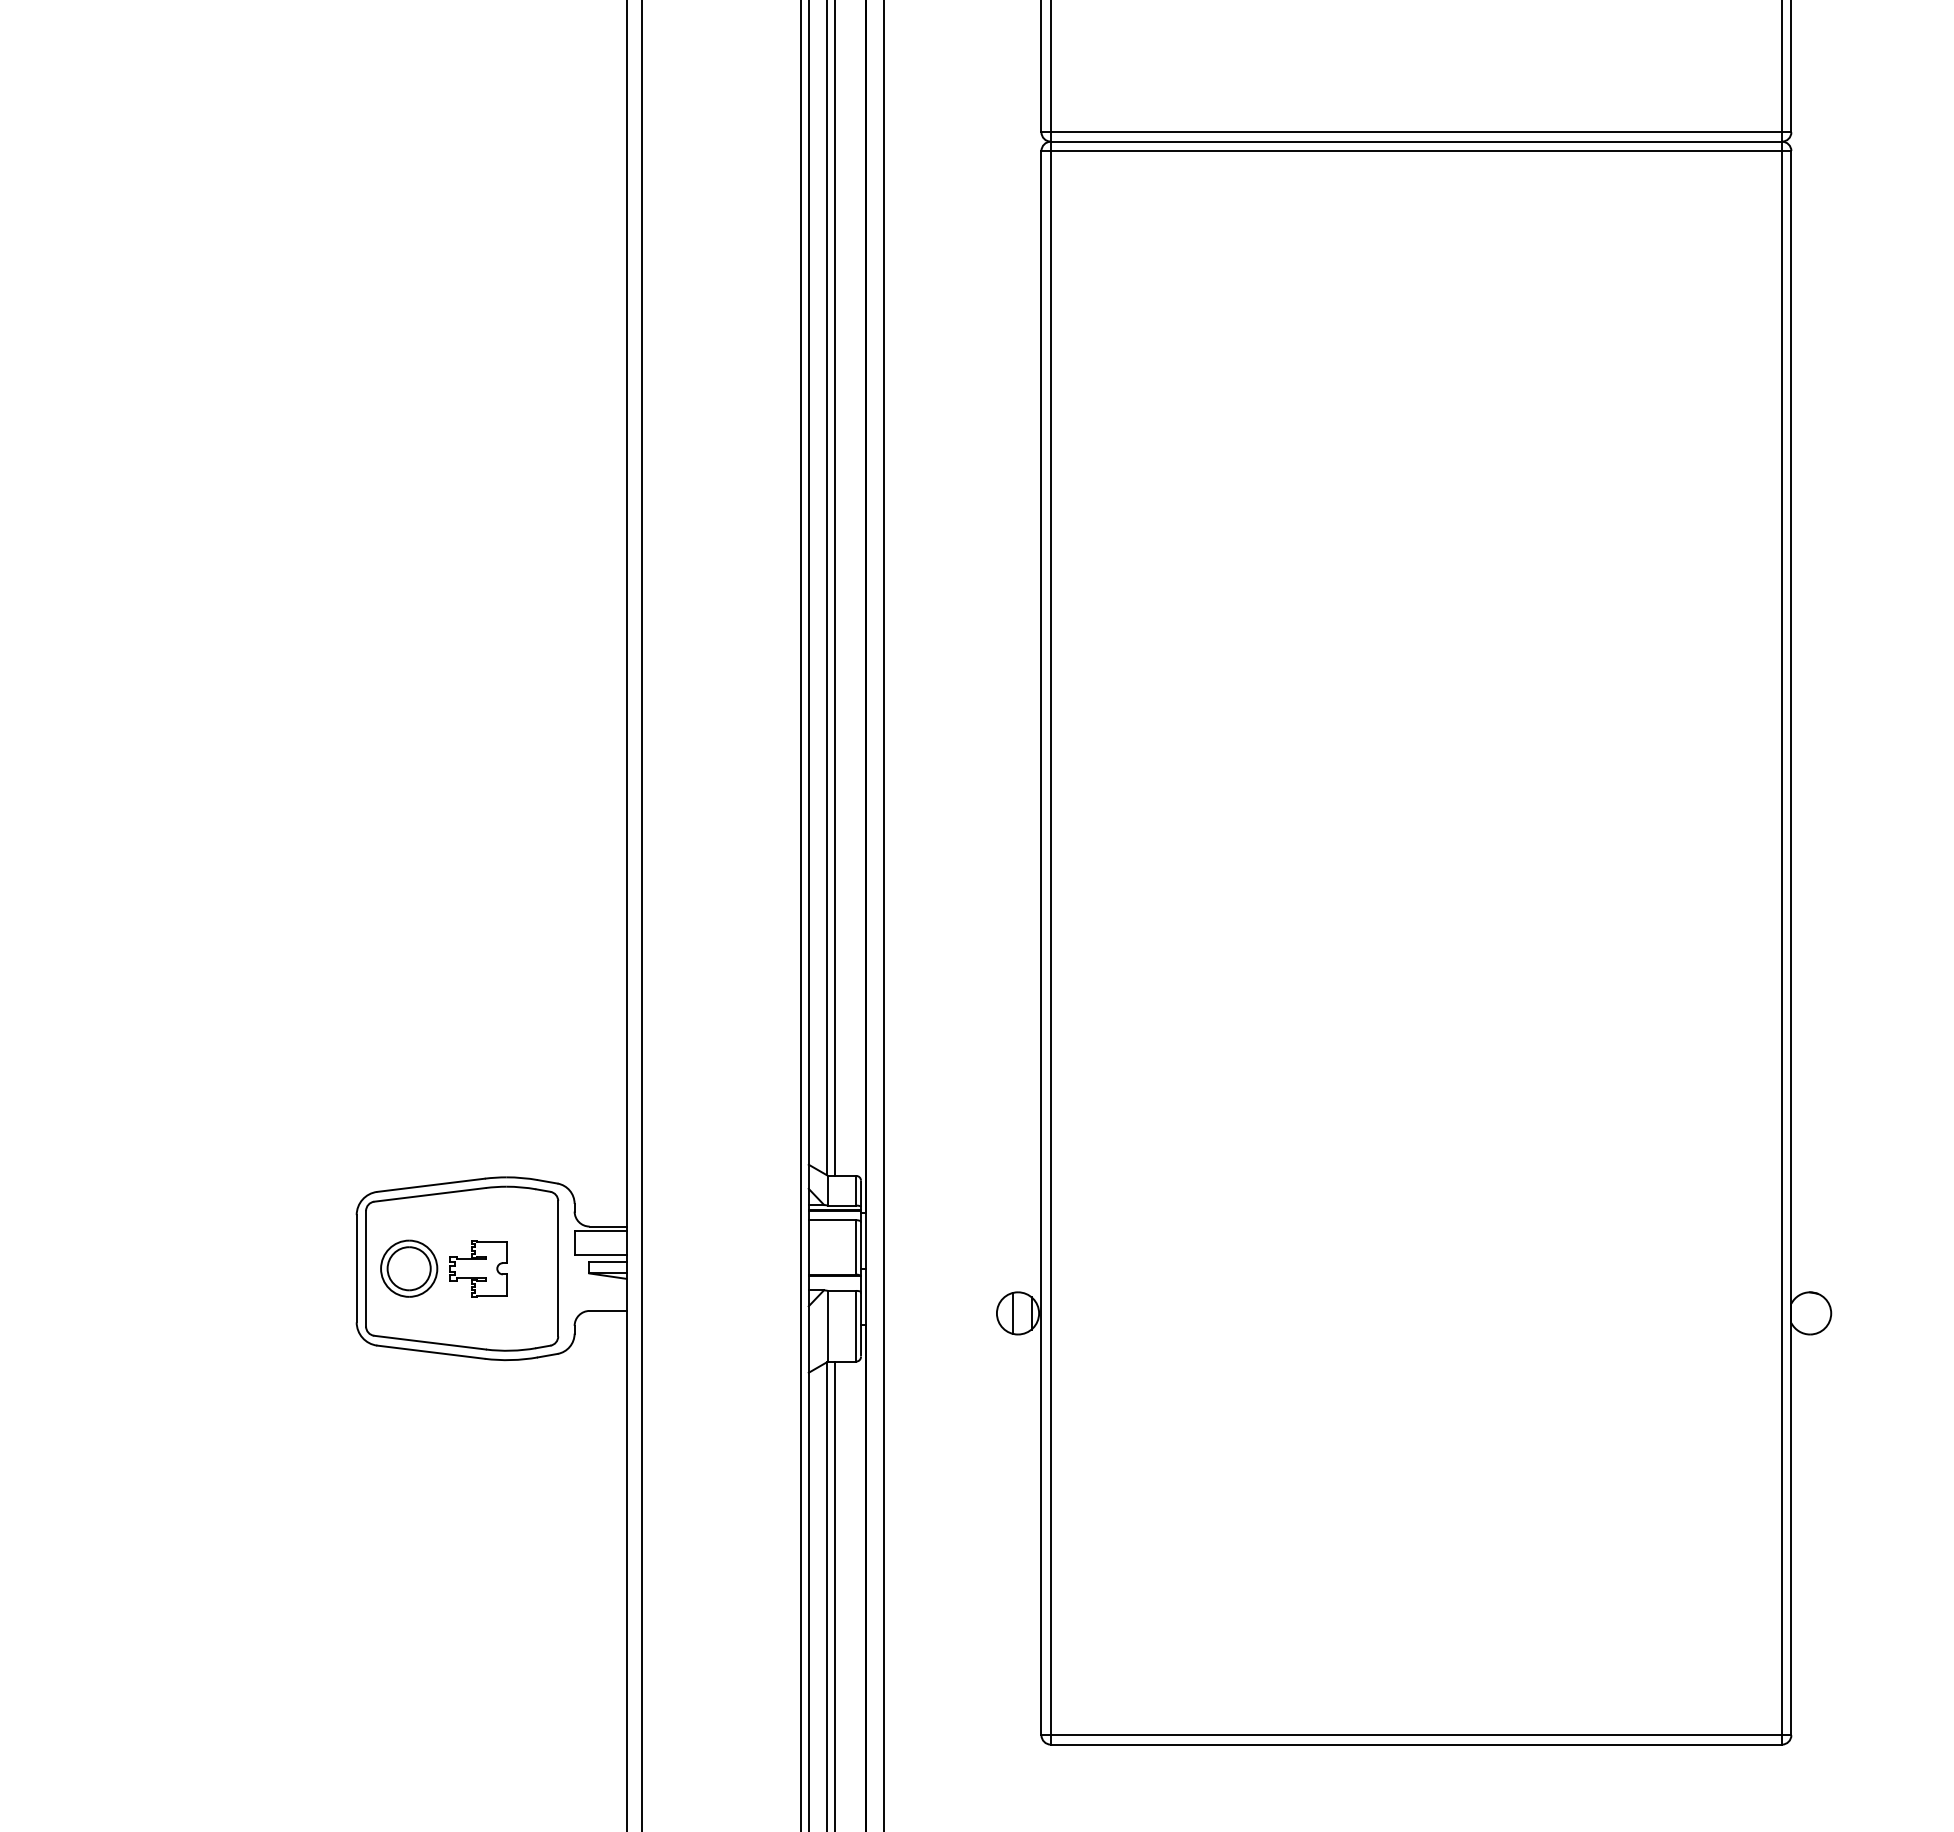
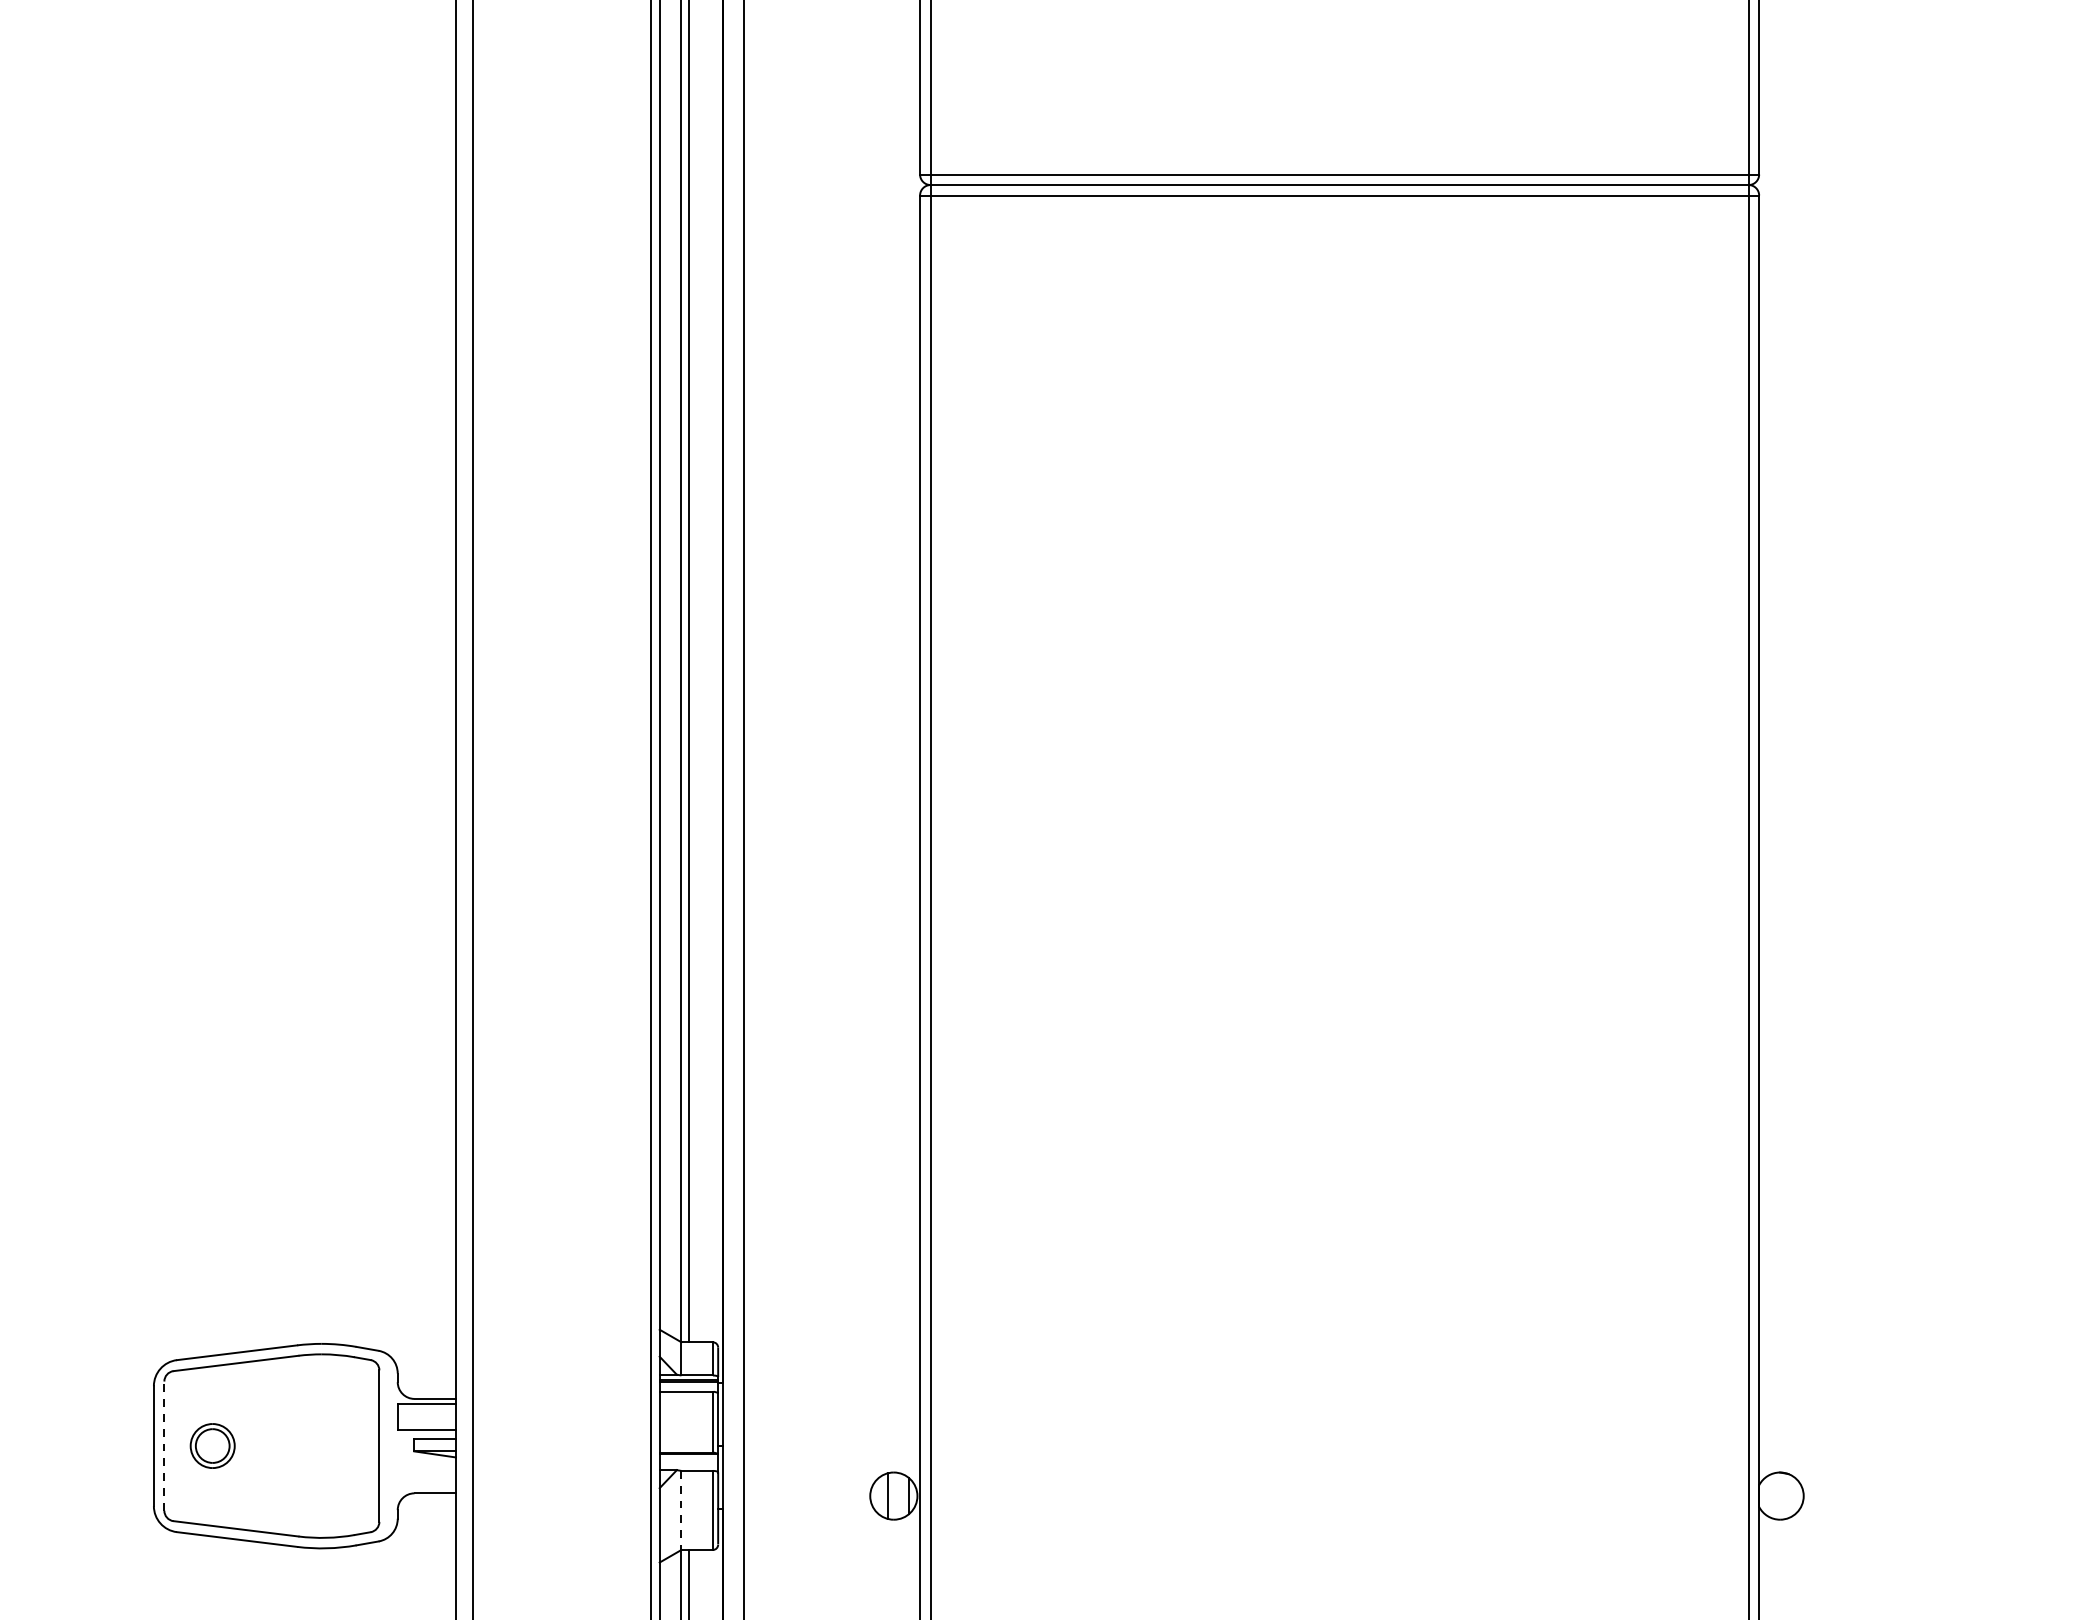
line: (366, 1268) -> (164, 1445), solid -> dashed
part: (409, 1268) -> (212, 1445), size x0.7
part: (478, 1268) -> (290, 1445), removed
line: (828, 1326) -> (681, 1510), solid -> dashed

